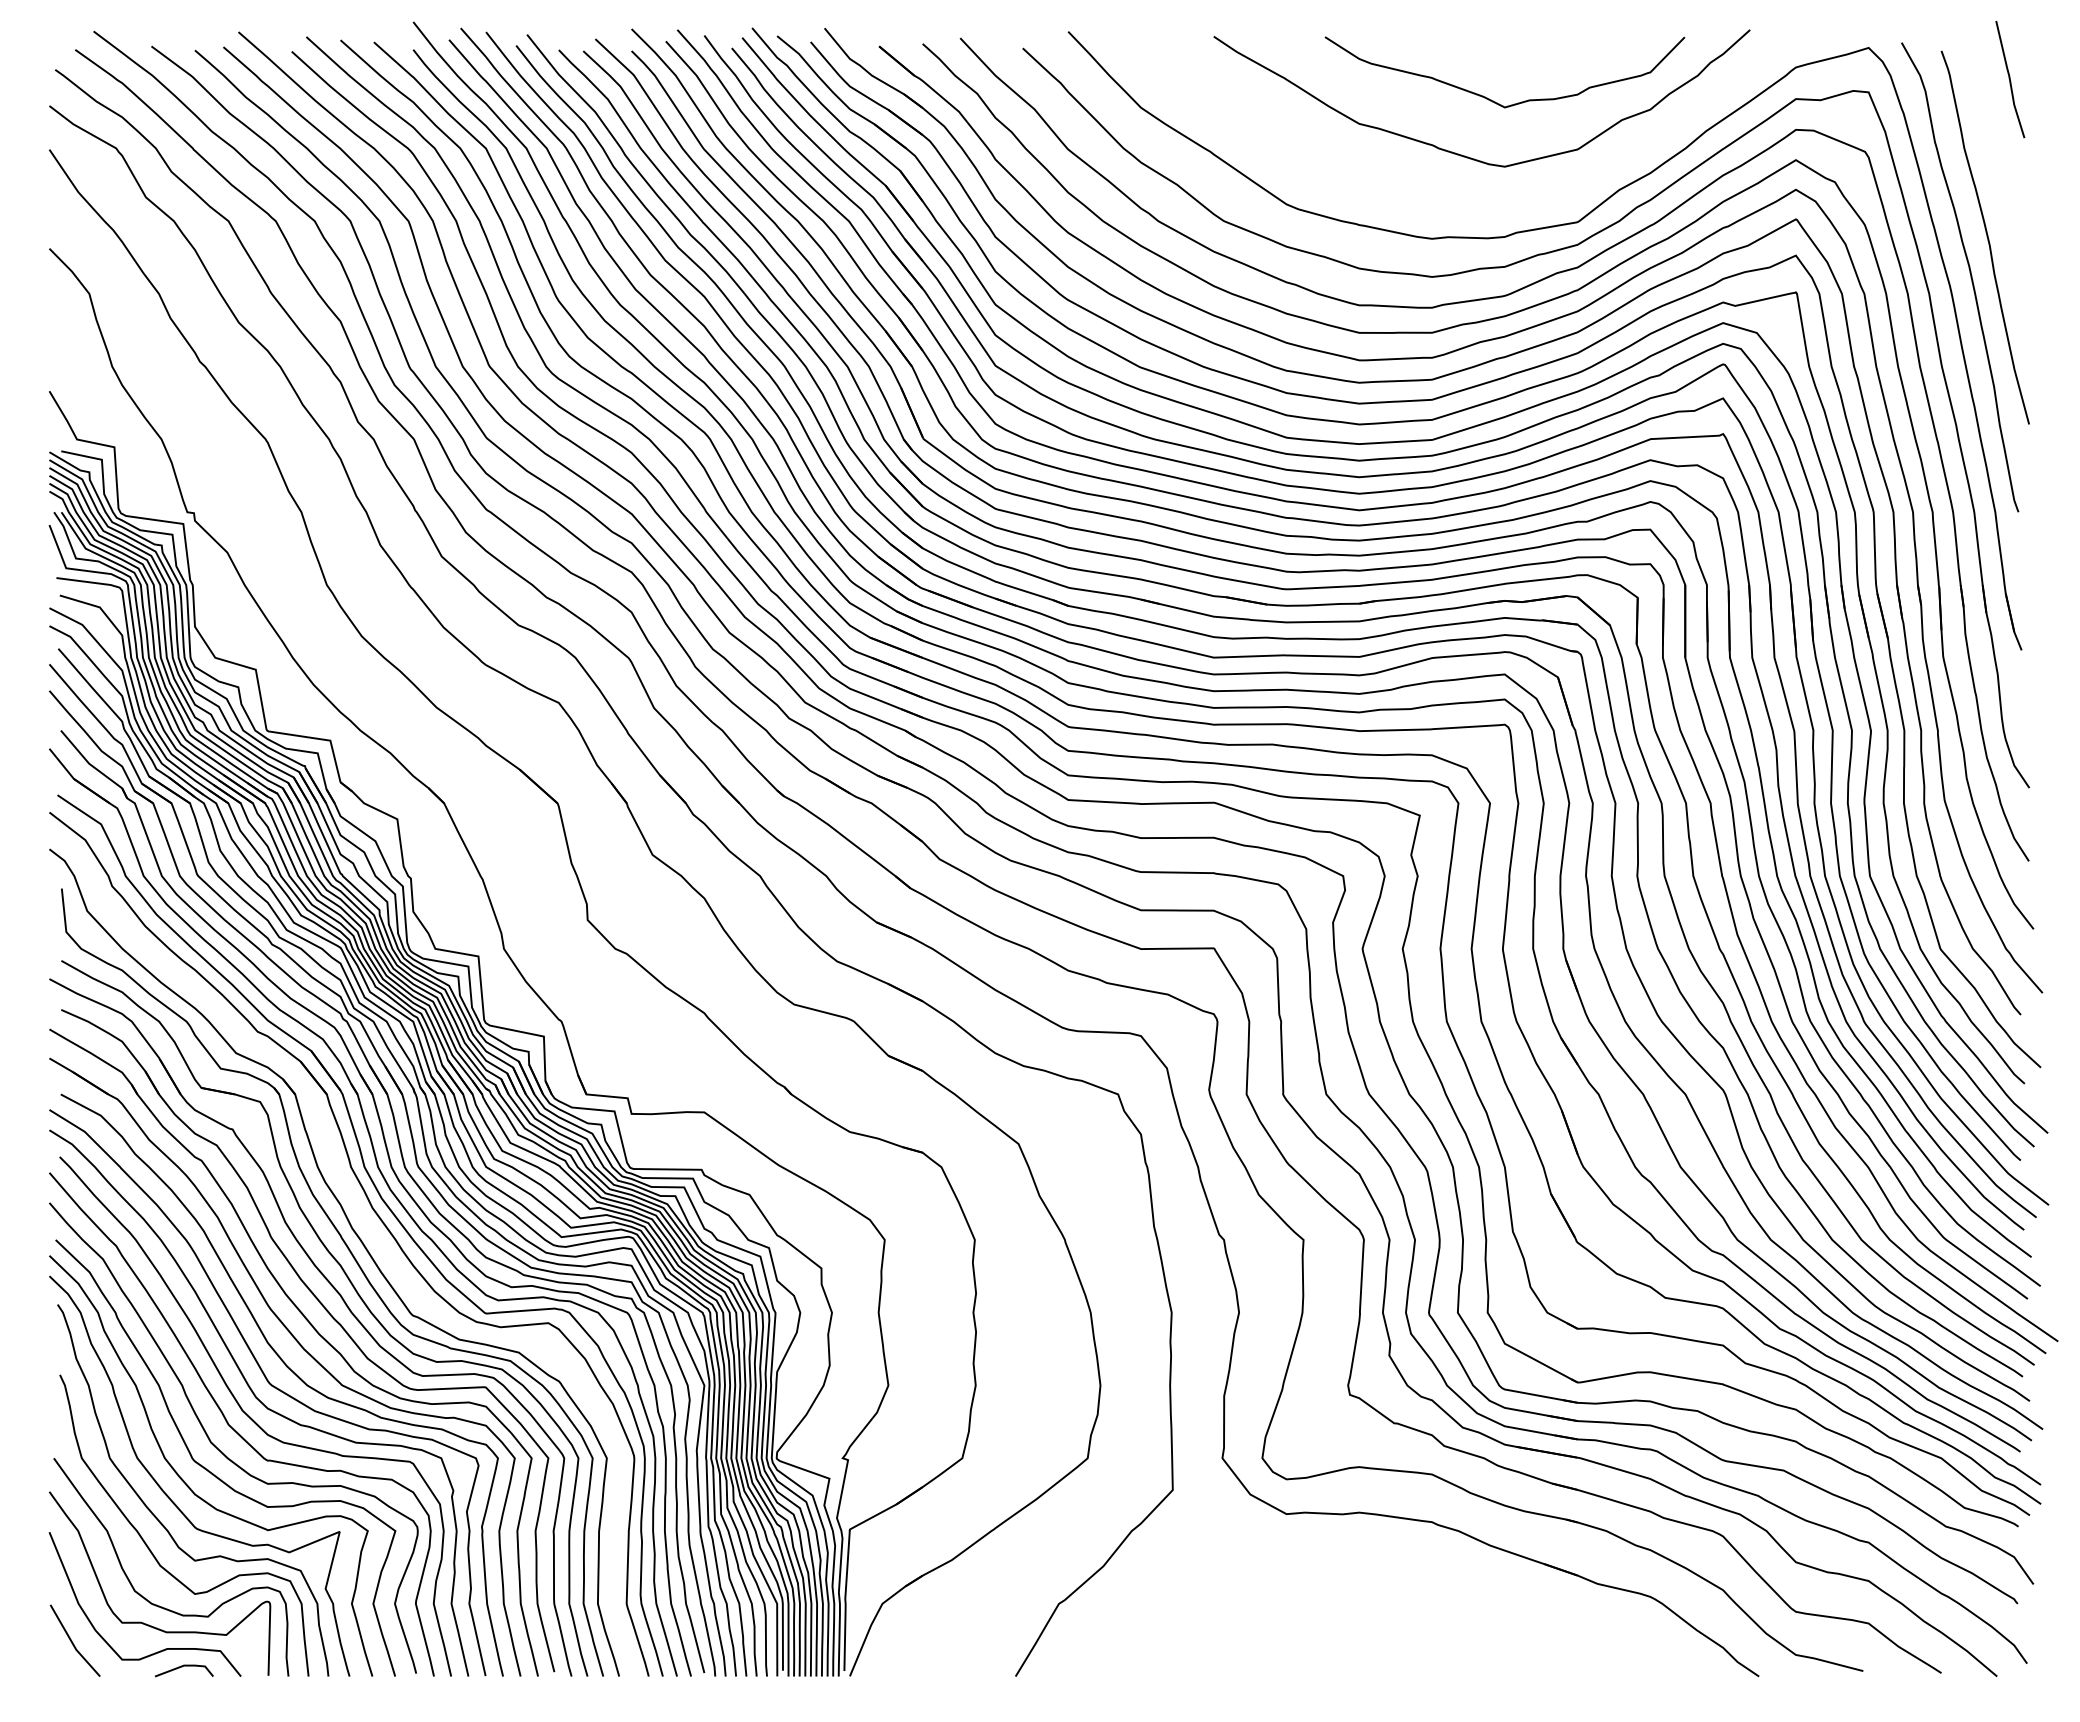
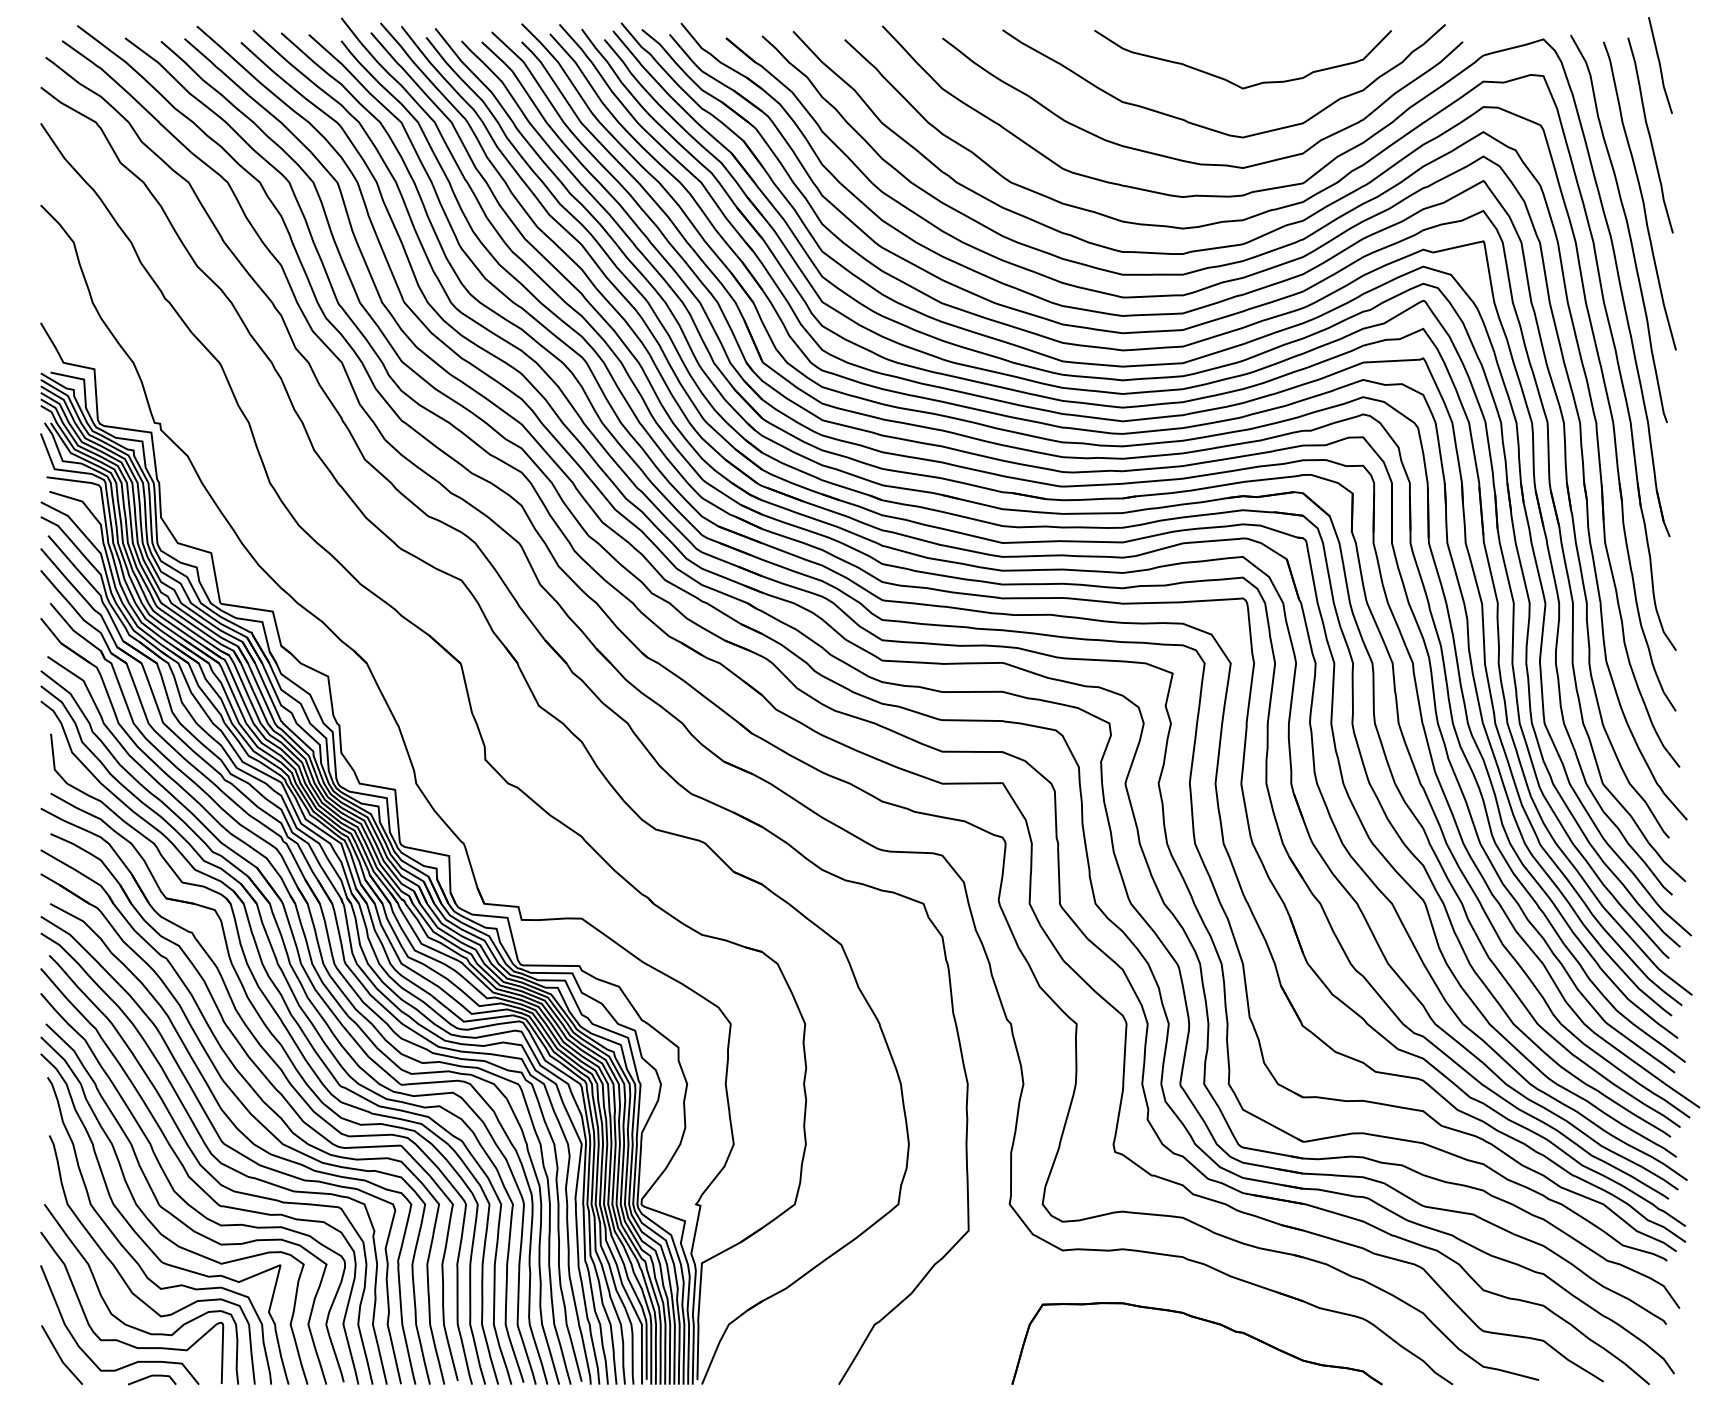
curve: (1997, 163) -> (1649, 134), added
curve: (1441, 195) -> (1190, 161), added
part: (370, 1231) -> (305, 1017), added
part: (1457, 1599) -> (1203, 1321), added

